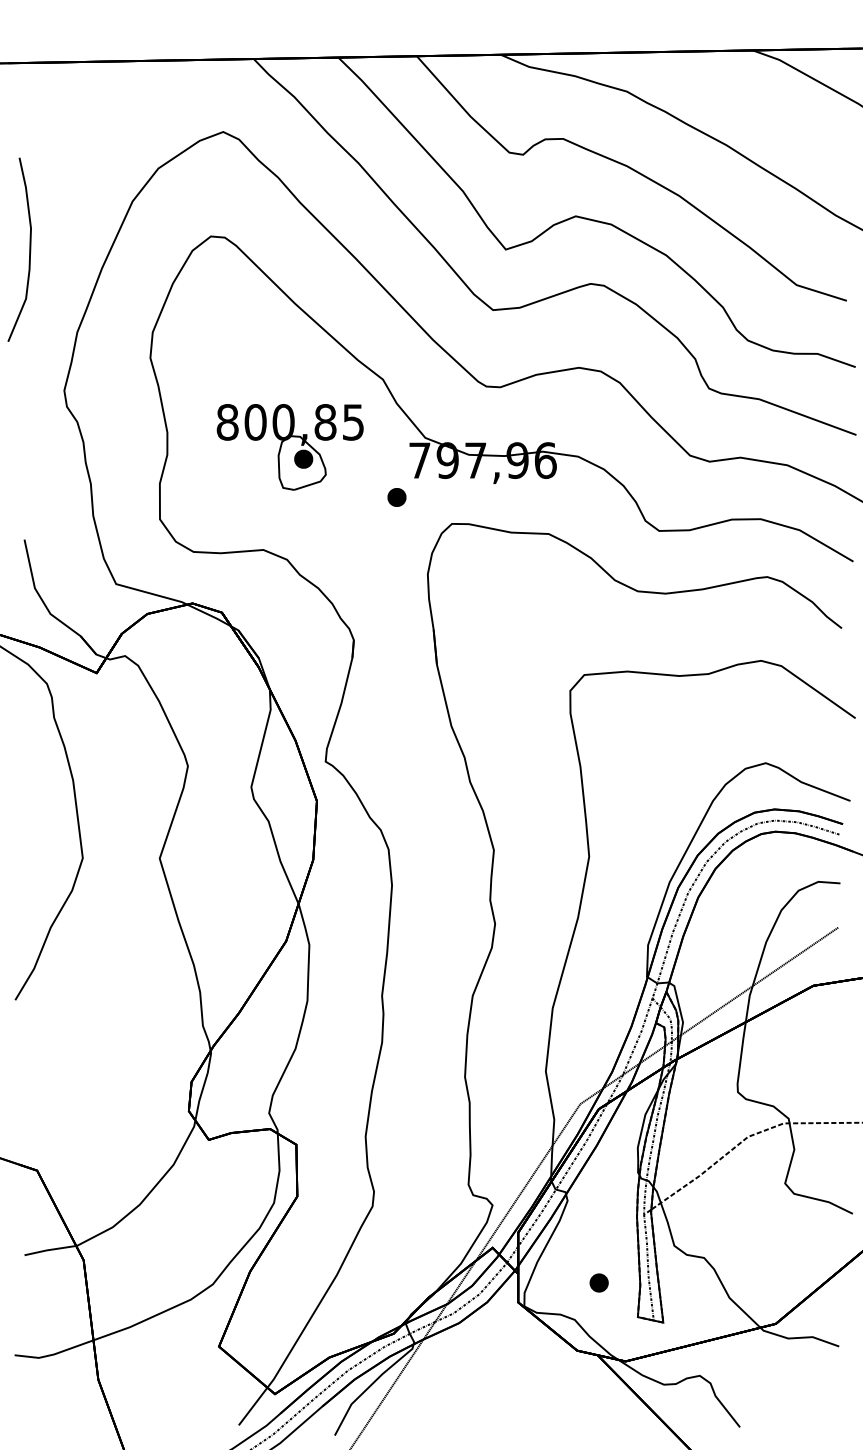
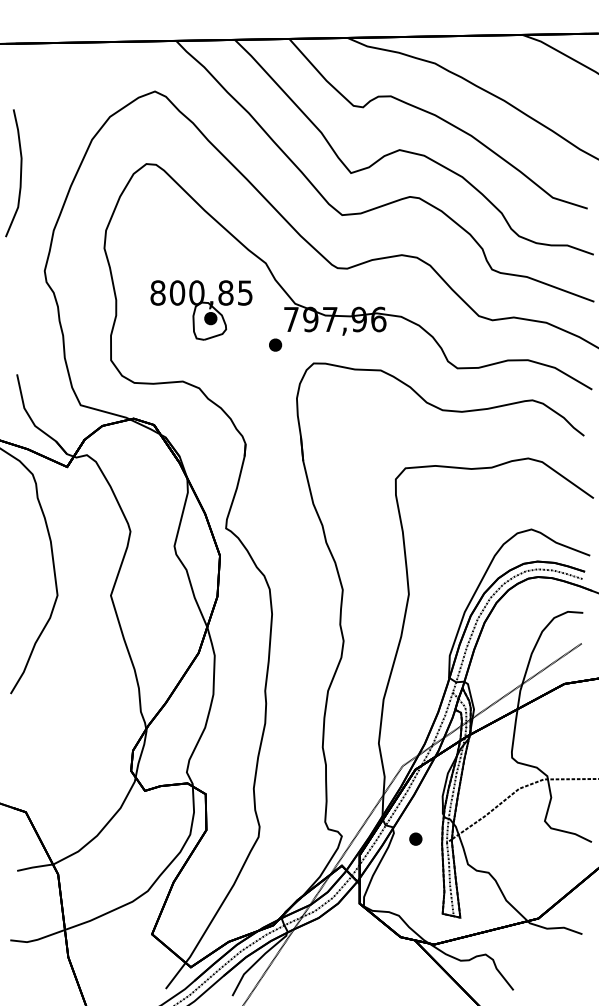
part: (598, 1282) -> (415, 838), moved

